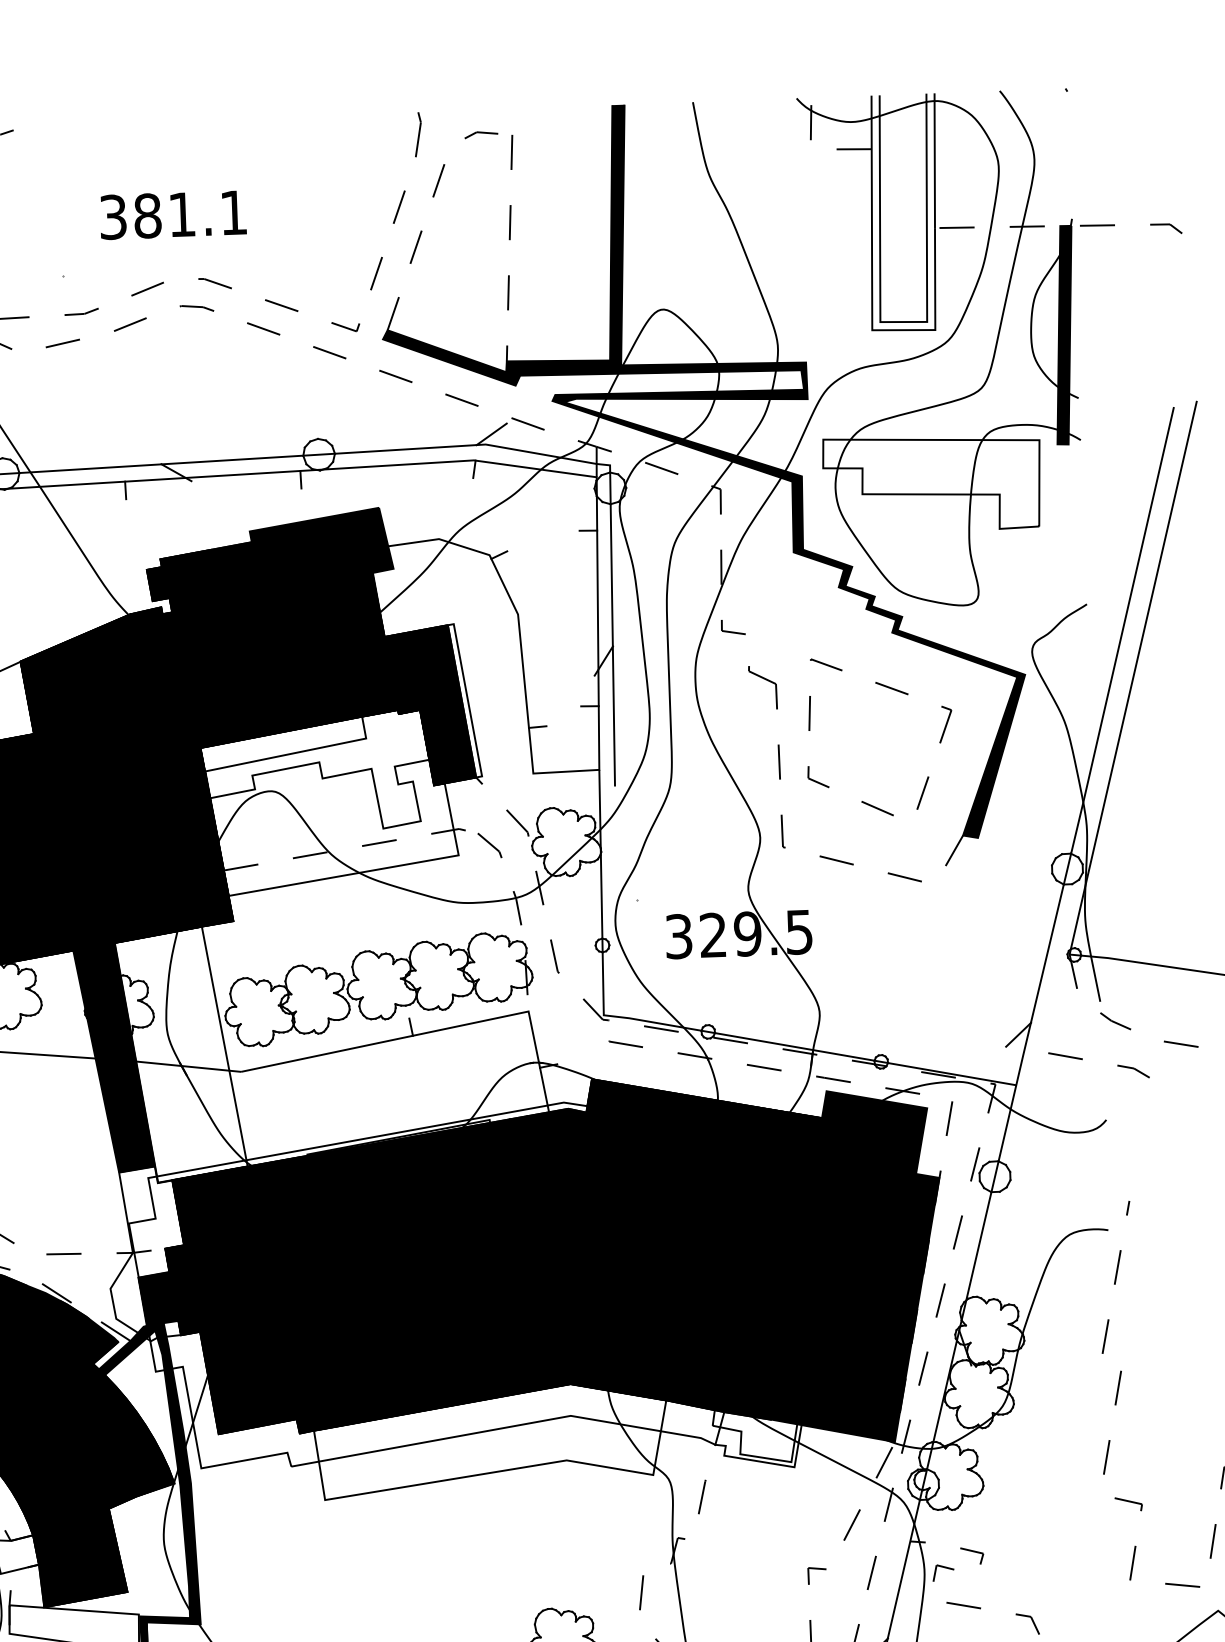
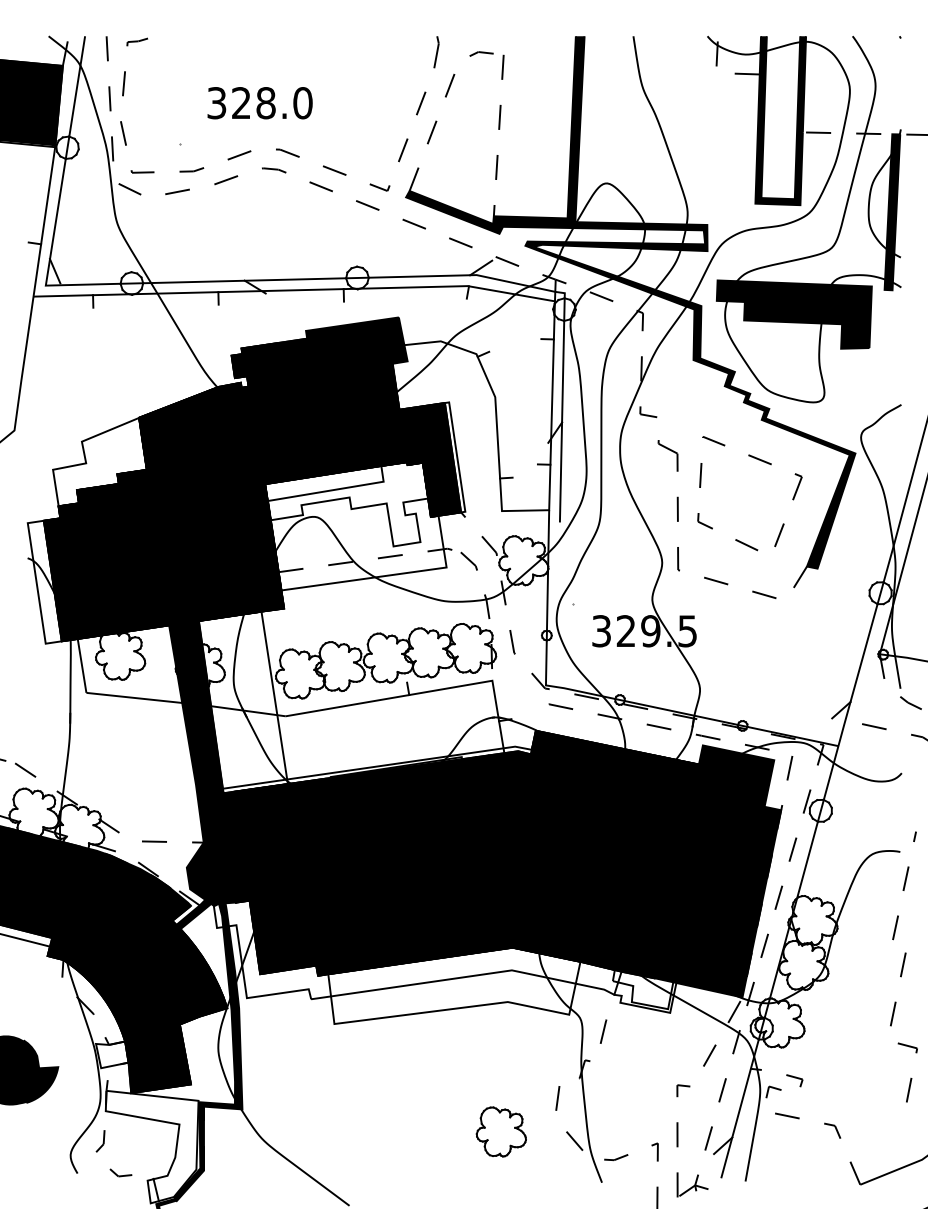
fill: (903, 212) -> (780, 120), added
text: (191, 214) -> (272, 103), 381.1 -> 328.0
fill: (931, 483) -> (793, 314), added
fill: (146, 1253) -> (213, 843), added

